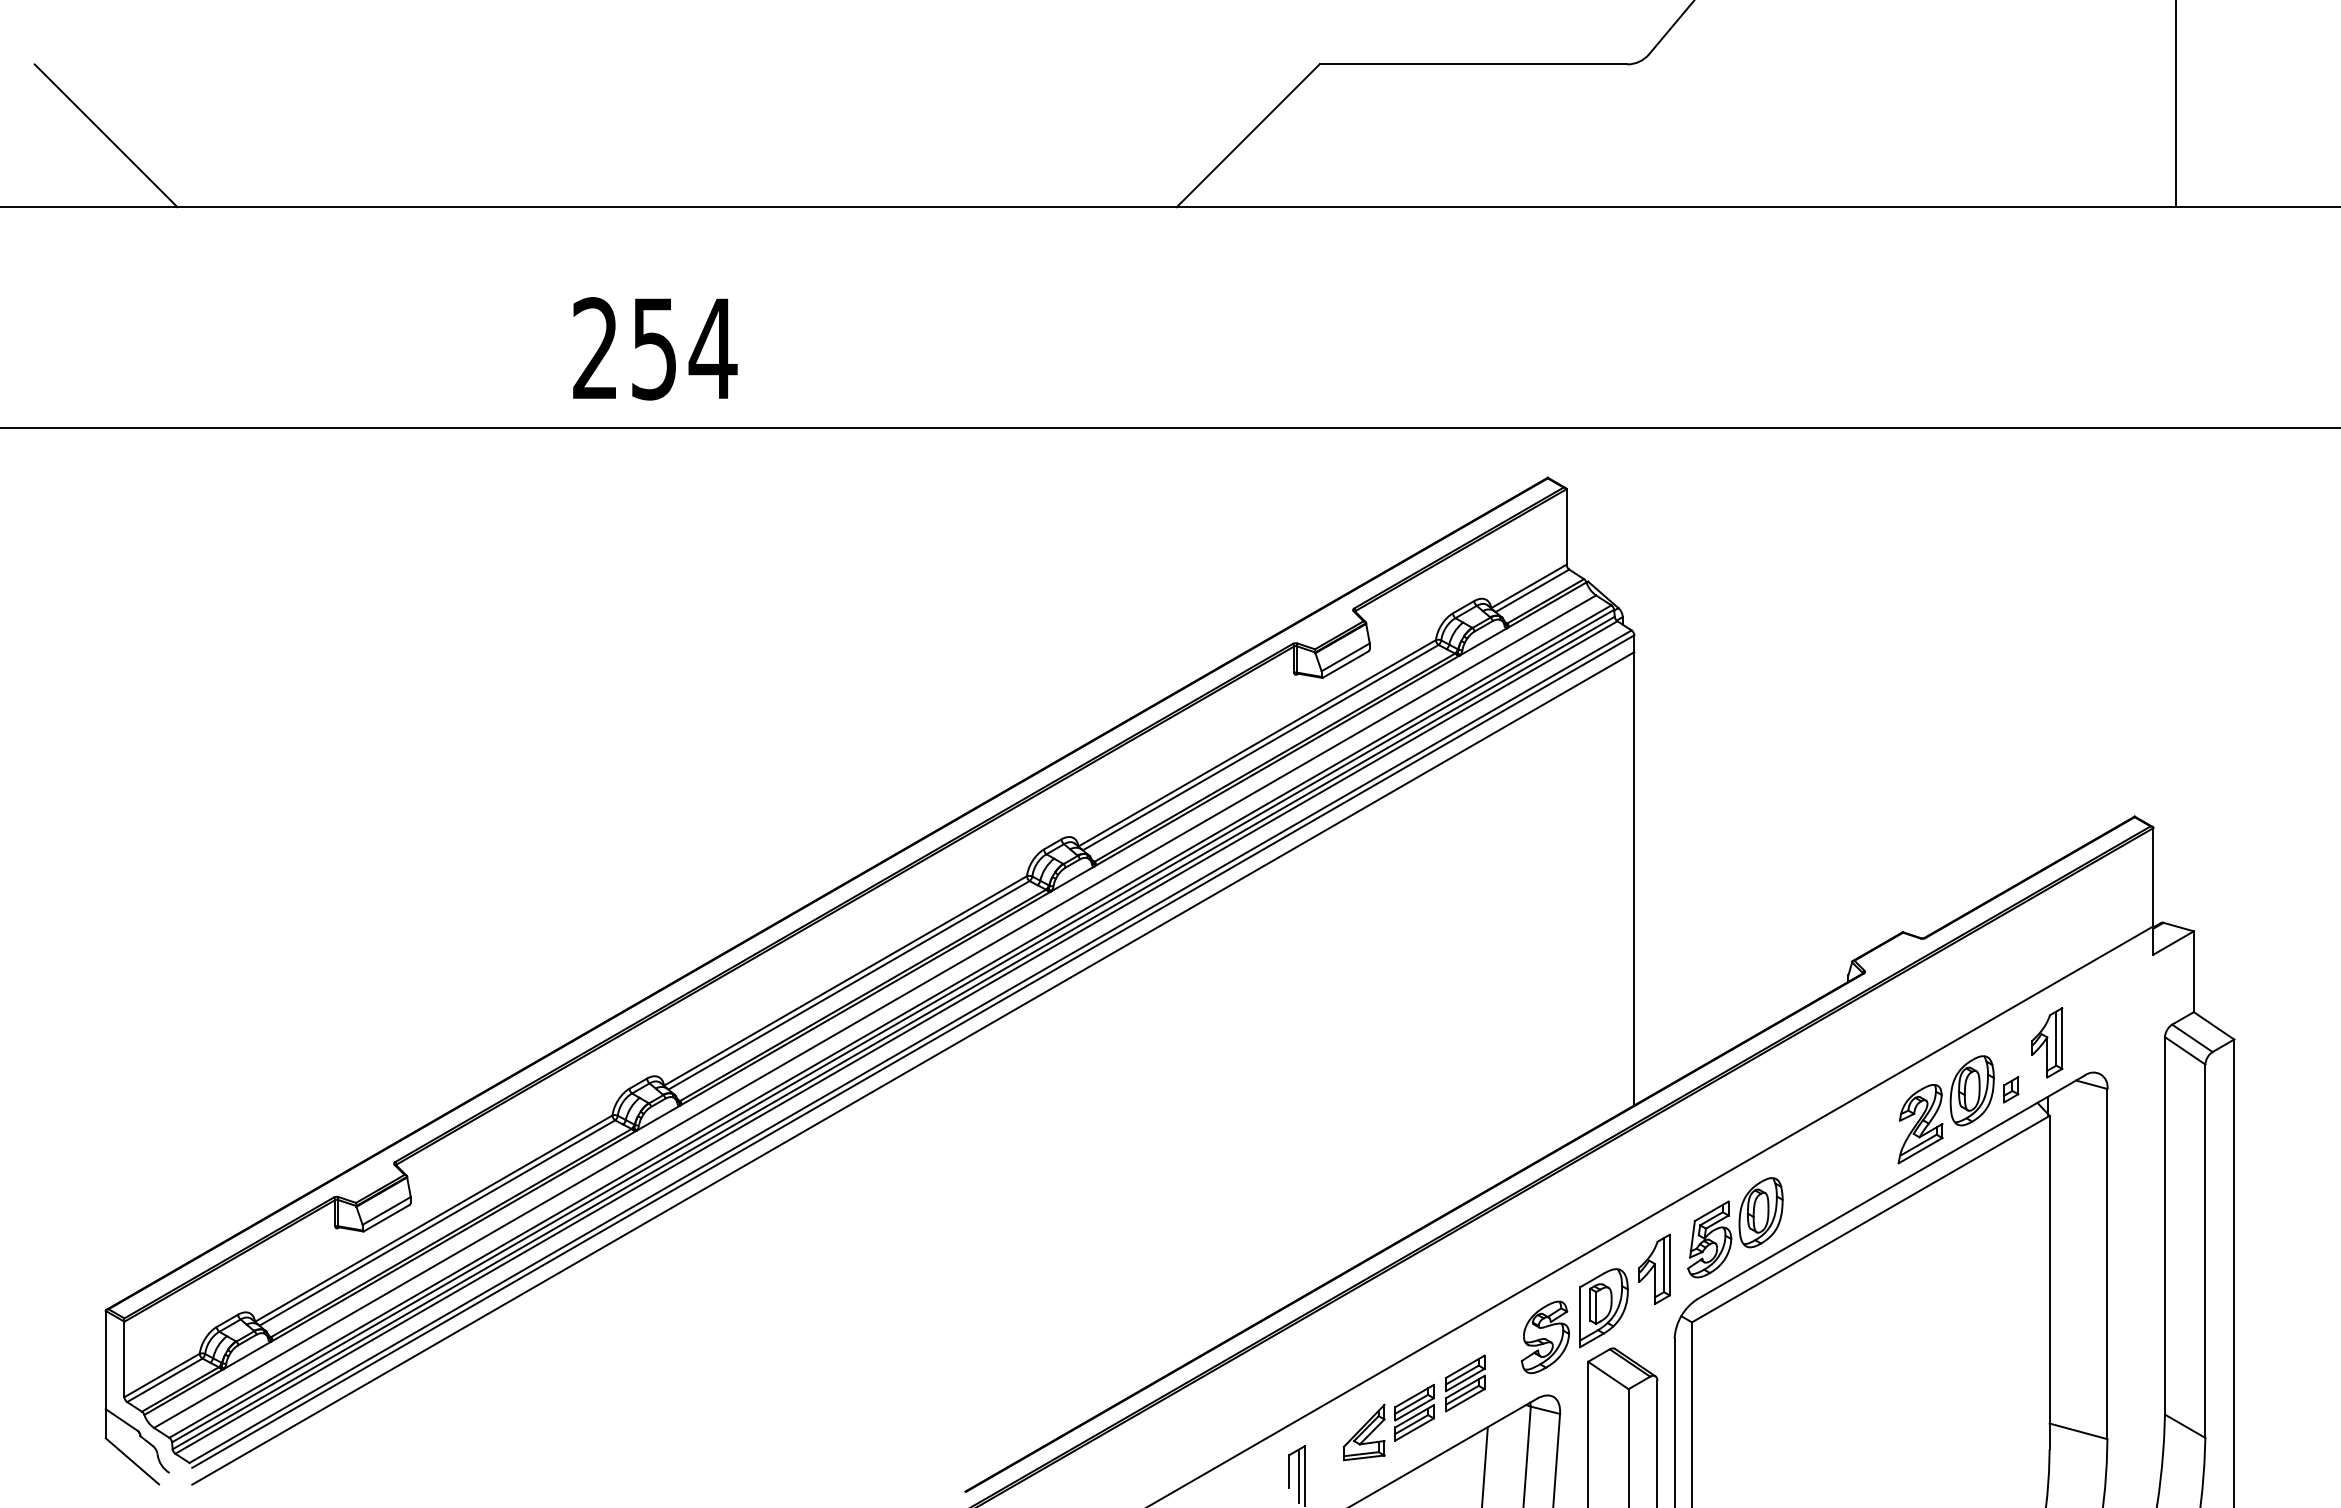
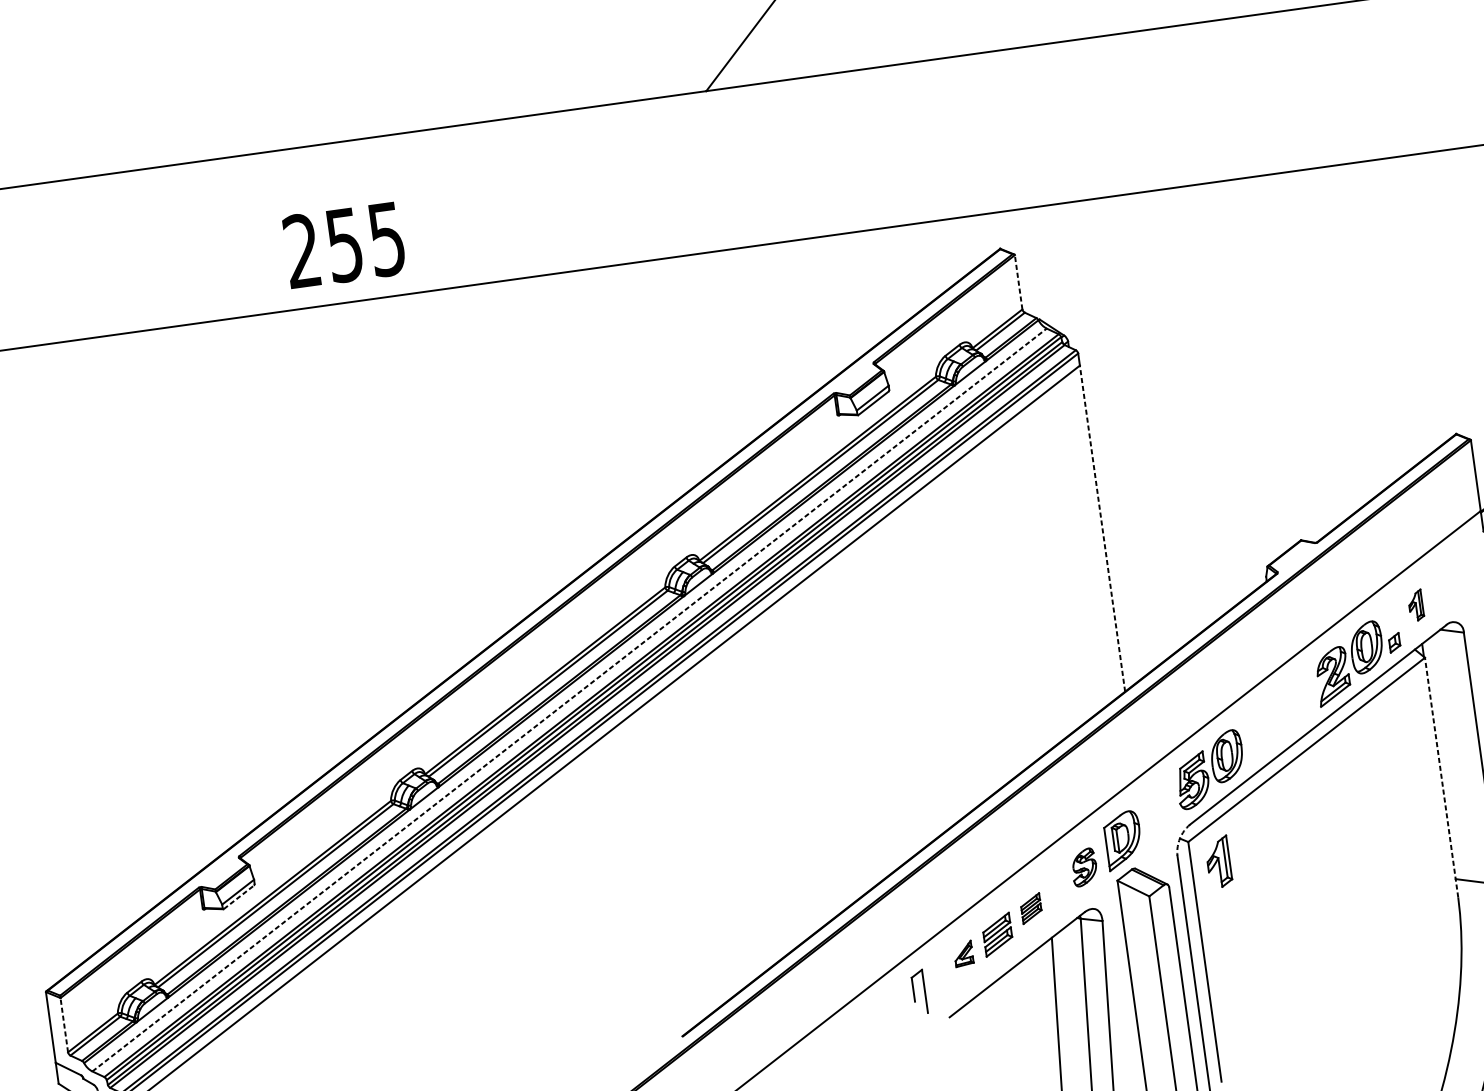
text: (712, 349) -> (386, 239), 254 -> 255
line: (1566, 526) -> (1018, 281), solid -> dashed
line: (1634, 878) -> (1102, 528), solid -> dashed
line: (875, 1011) -> (569, 699), solid -> dashed
part: (2047, 1042) -> (1416, 605), size x0.6
line: (387, 1217) -> (239, 896), solid -> dashed
part: (1654, 1268) -> (1218, 861), moved
line: (2049, 1282) -> (1441, 777), solid -> dashed
arc: (1681, 1316) -> (1180, 838), solid -> dashed
part: (1545, 1337) -> (1084, 867), size x0.7
line: (124, 1359) -> (64, 1025), solid -> dashed
part: (1465, 1383) -> (1031, 908), size x0.7
part: (1364, 1432) -> (963, 953), size x0.6
line: (1298, 1475) -> (920, 991), removed

